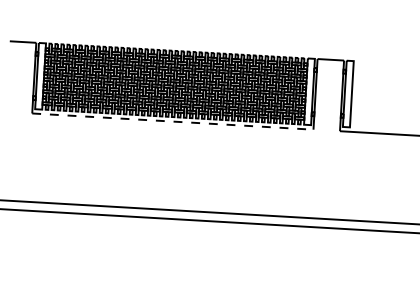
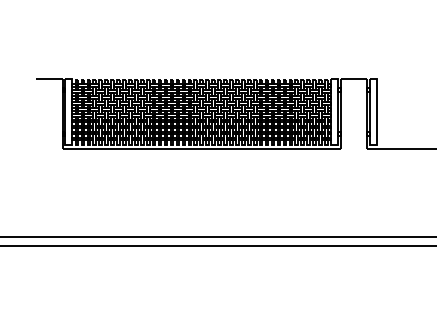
line: (173, 121) -> (202, 149), dashed -> solid

